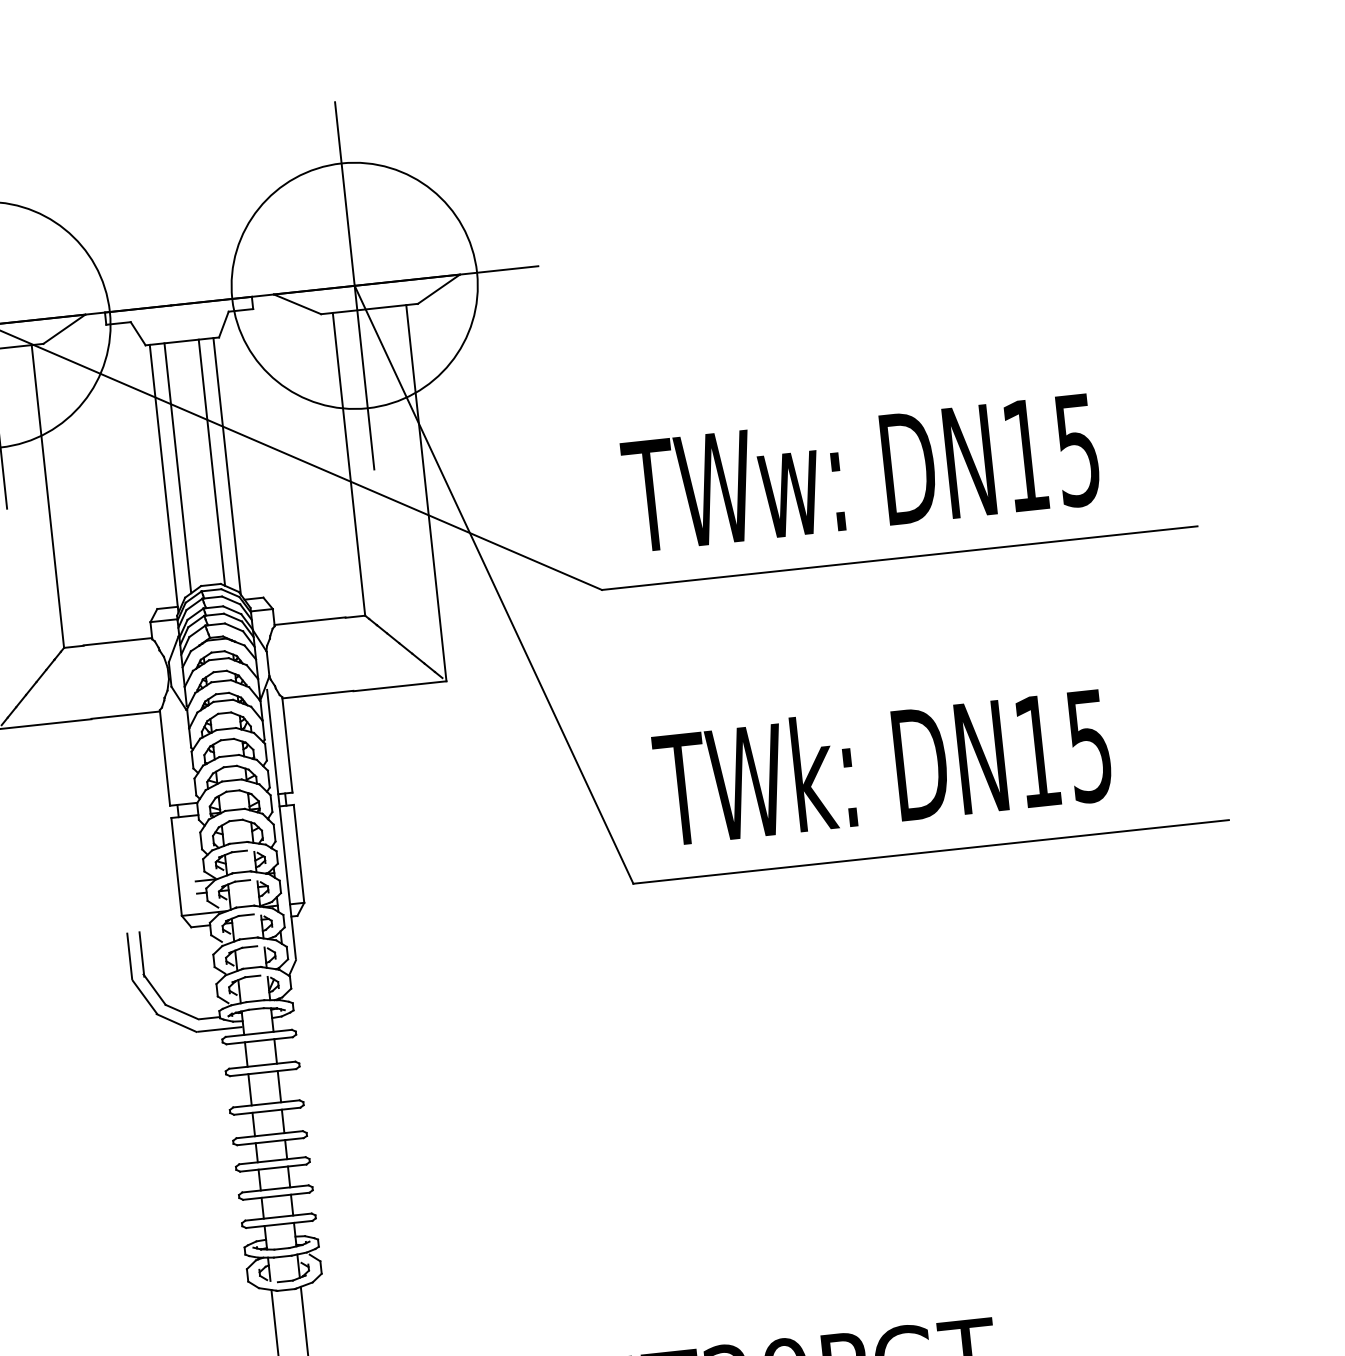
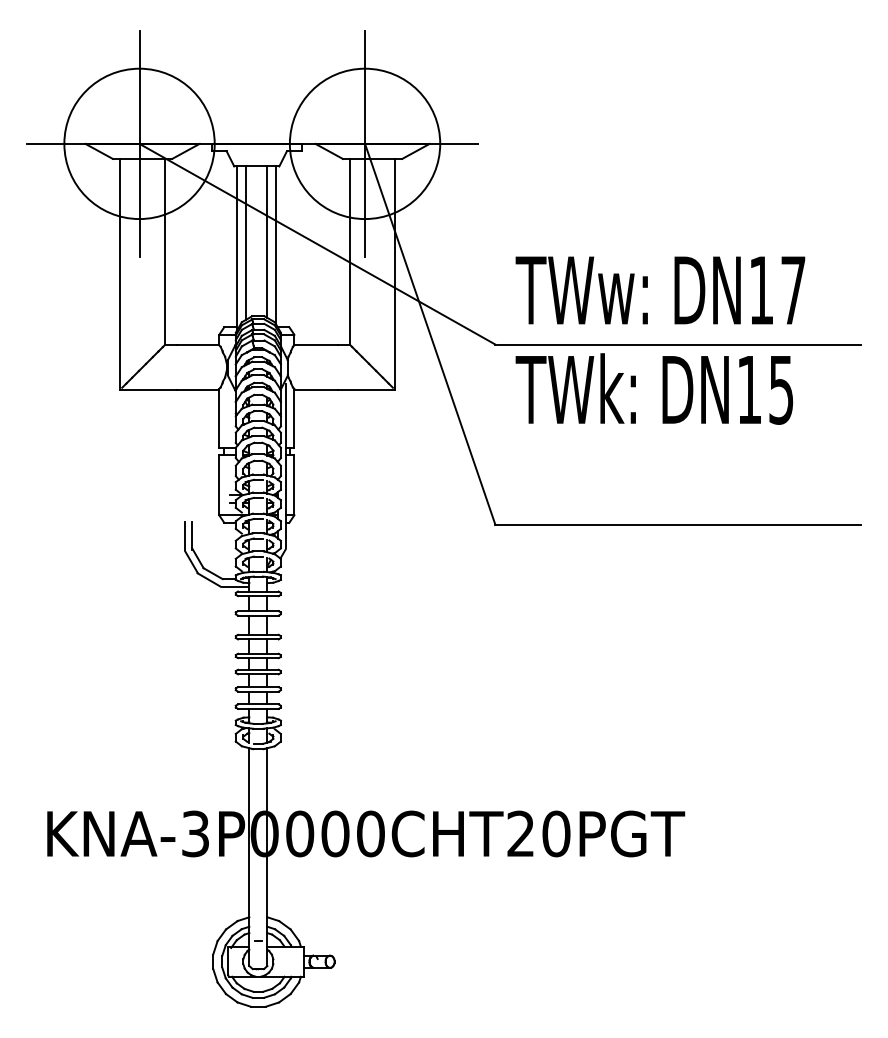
text: (1077, 450) -> (793, 290), DN15 -> DN17
text: (882, 765) -> (654, 388), moved

